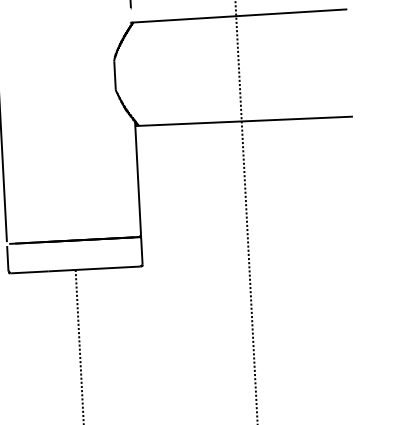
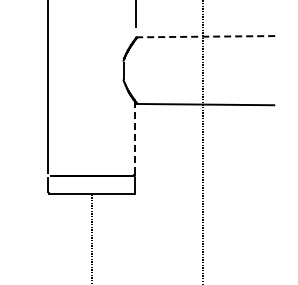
line: (237, 15) -> (204, 36), solid -> dashed
line: (137, 178) -> (134, 137), solid -> dashed

